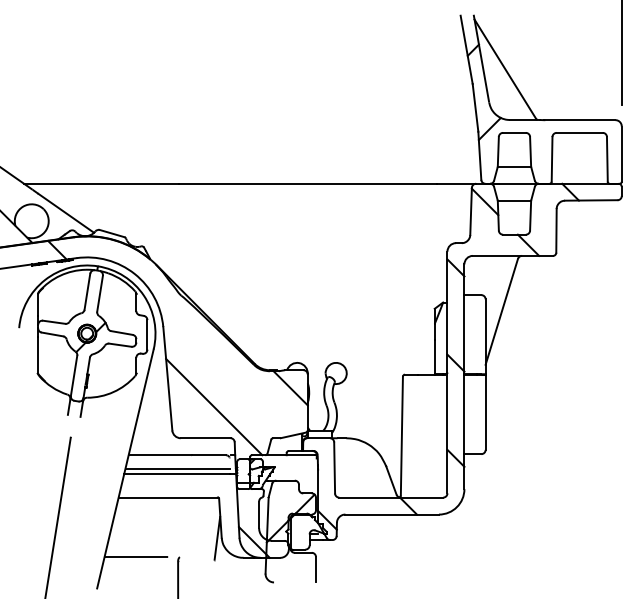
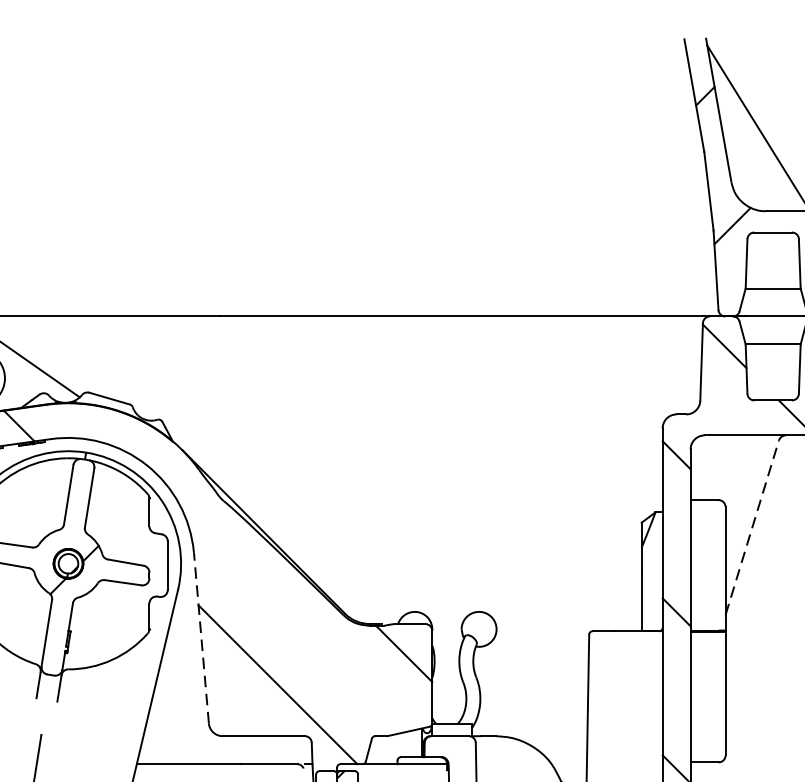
line: (501, 311) -> (751, 527), solid -> dashed
line: (167, 378) -> (200, 637), solid -> dashed

